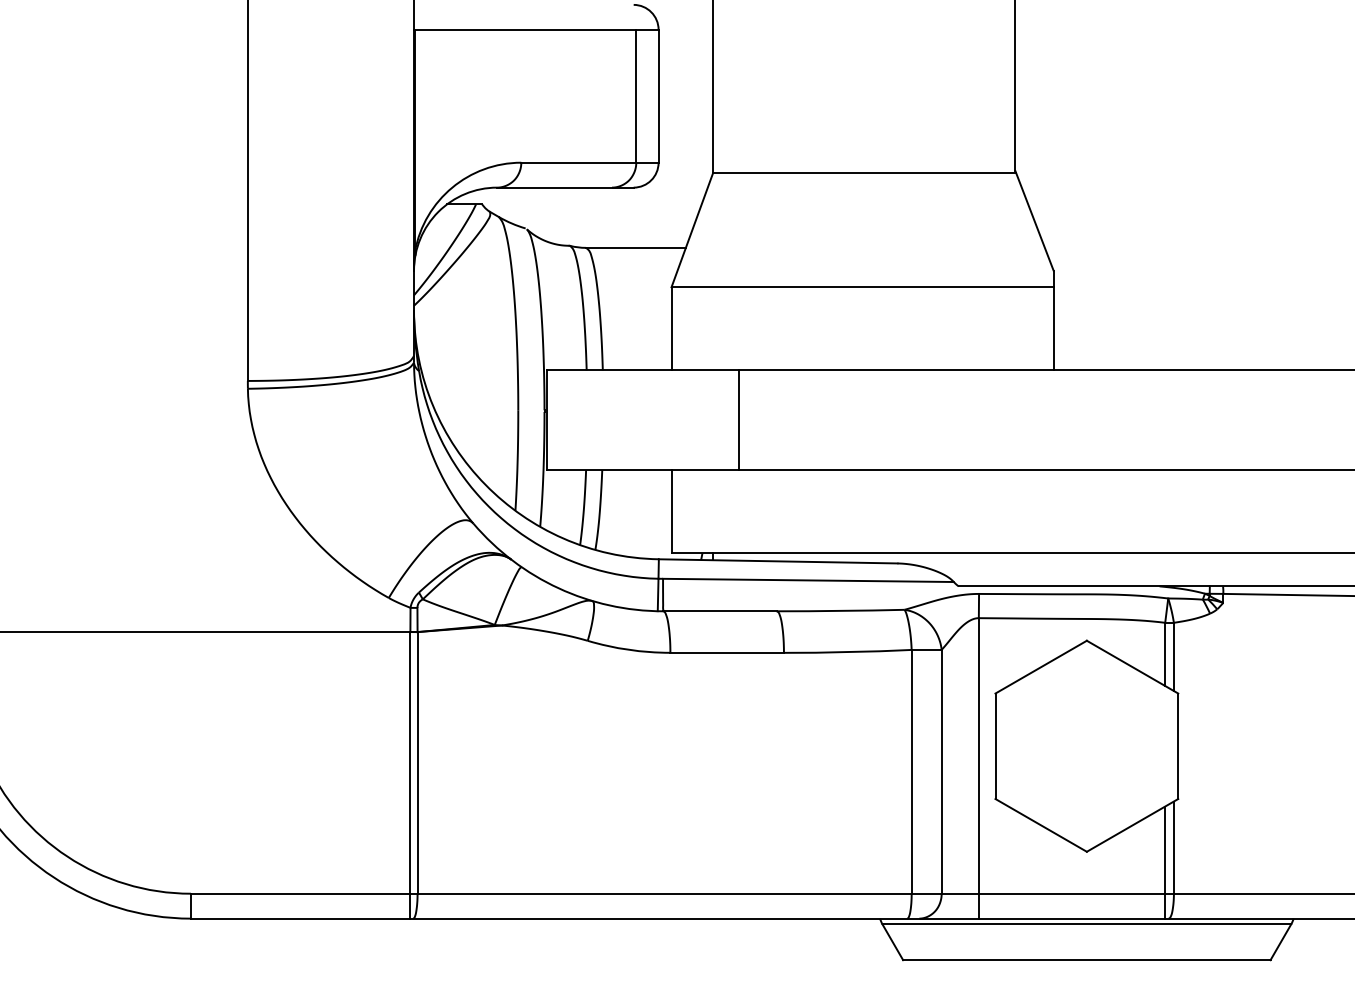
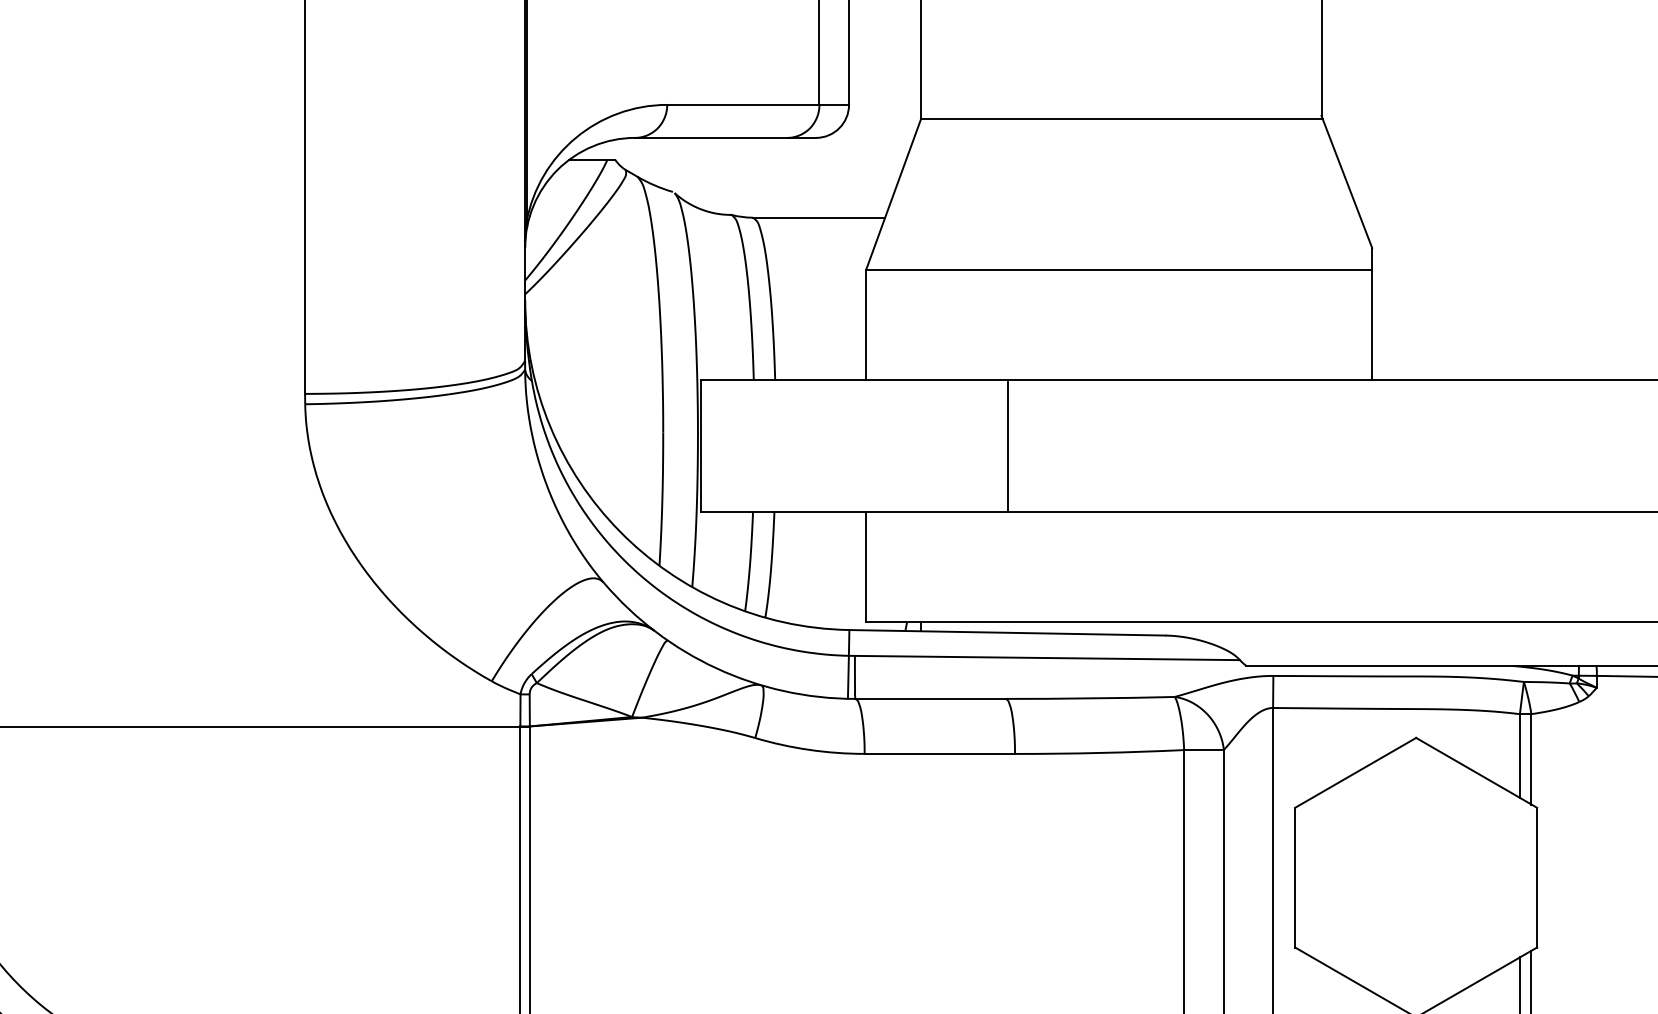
line: (739, 420) -> (1007, 446), moved

